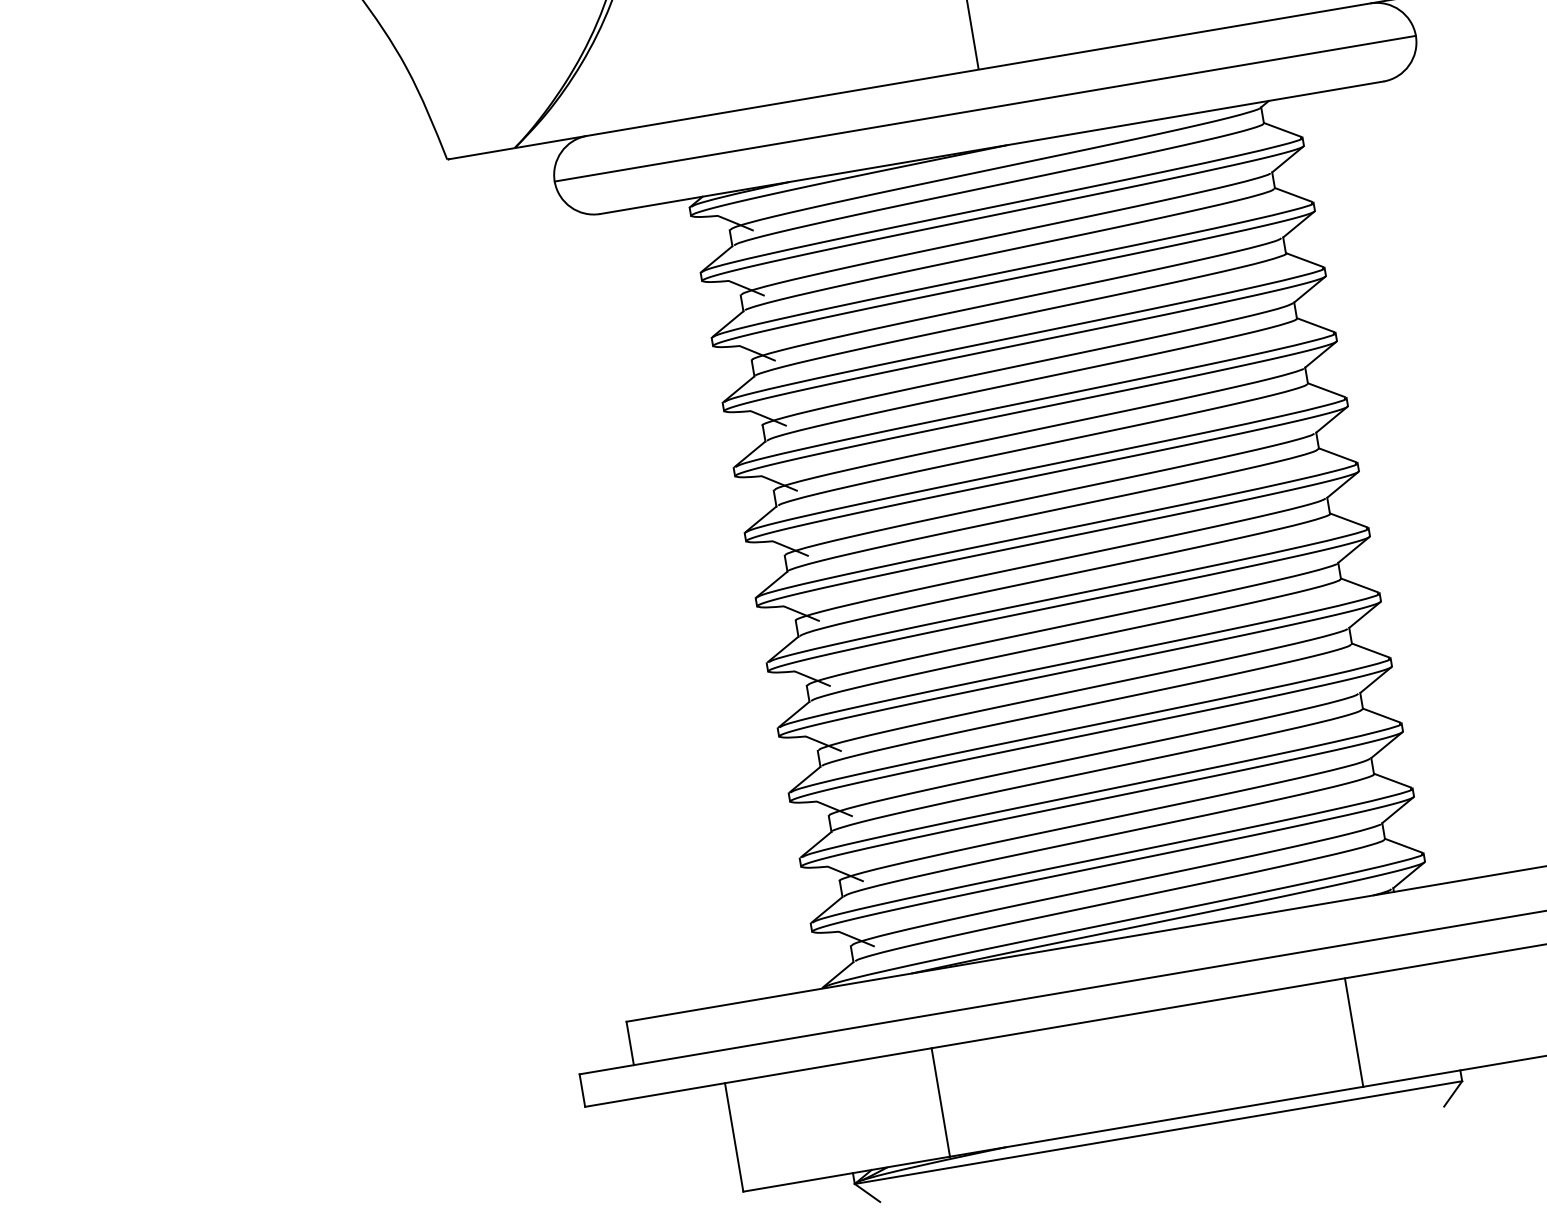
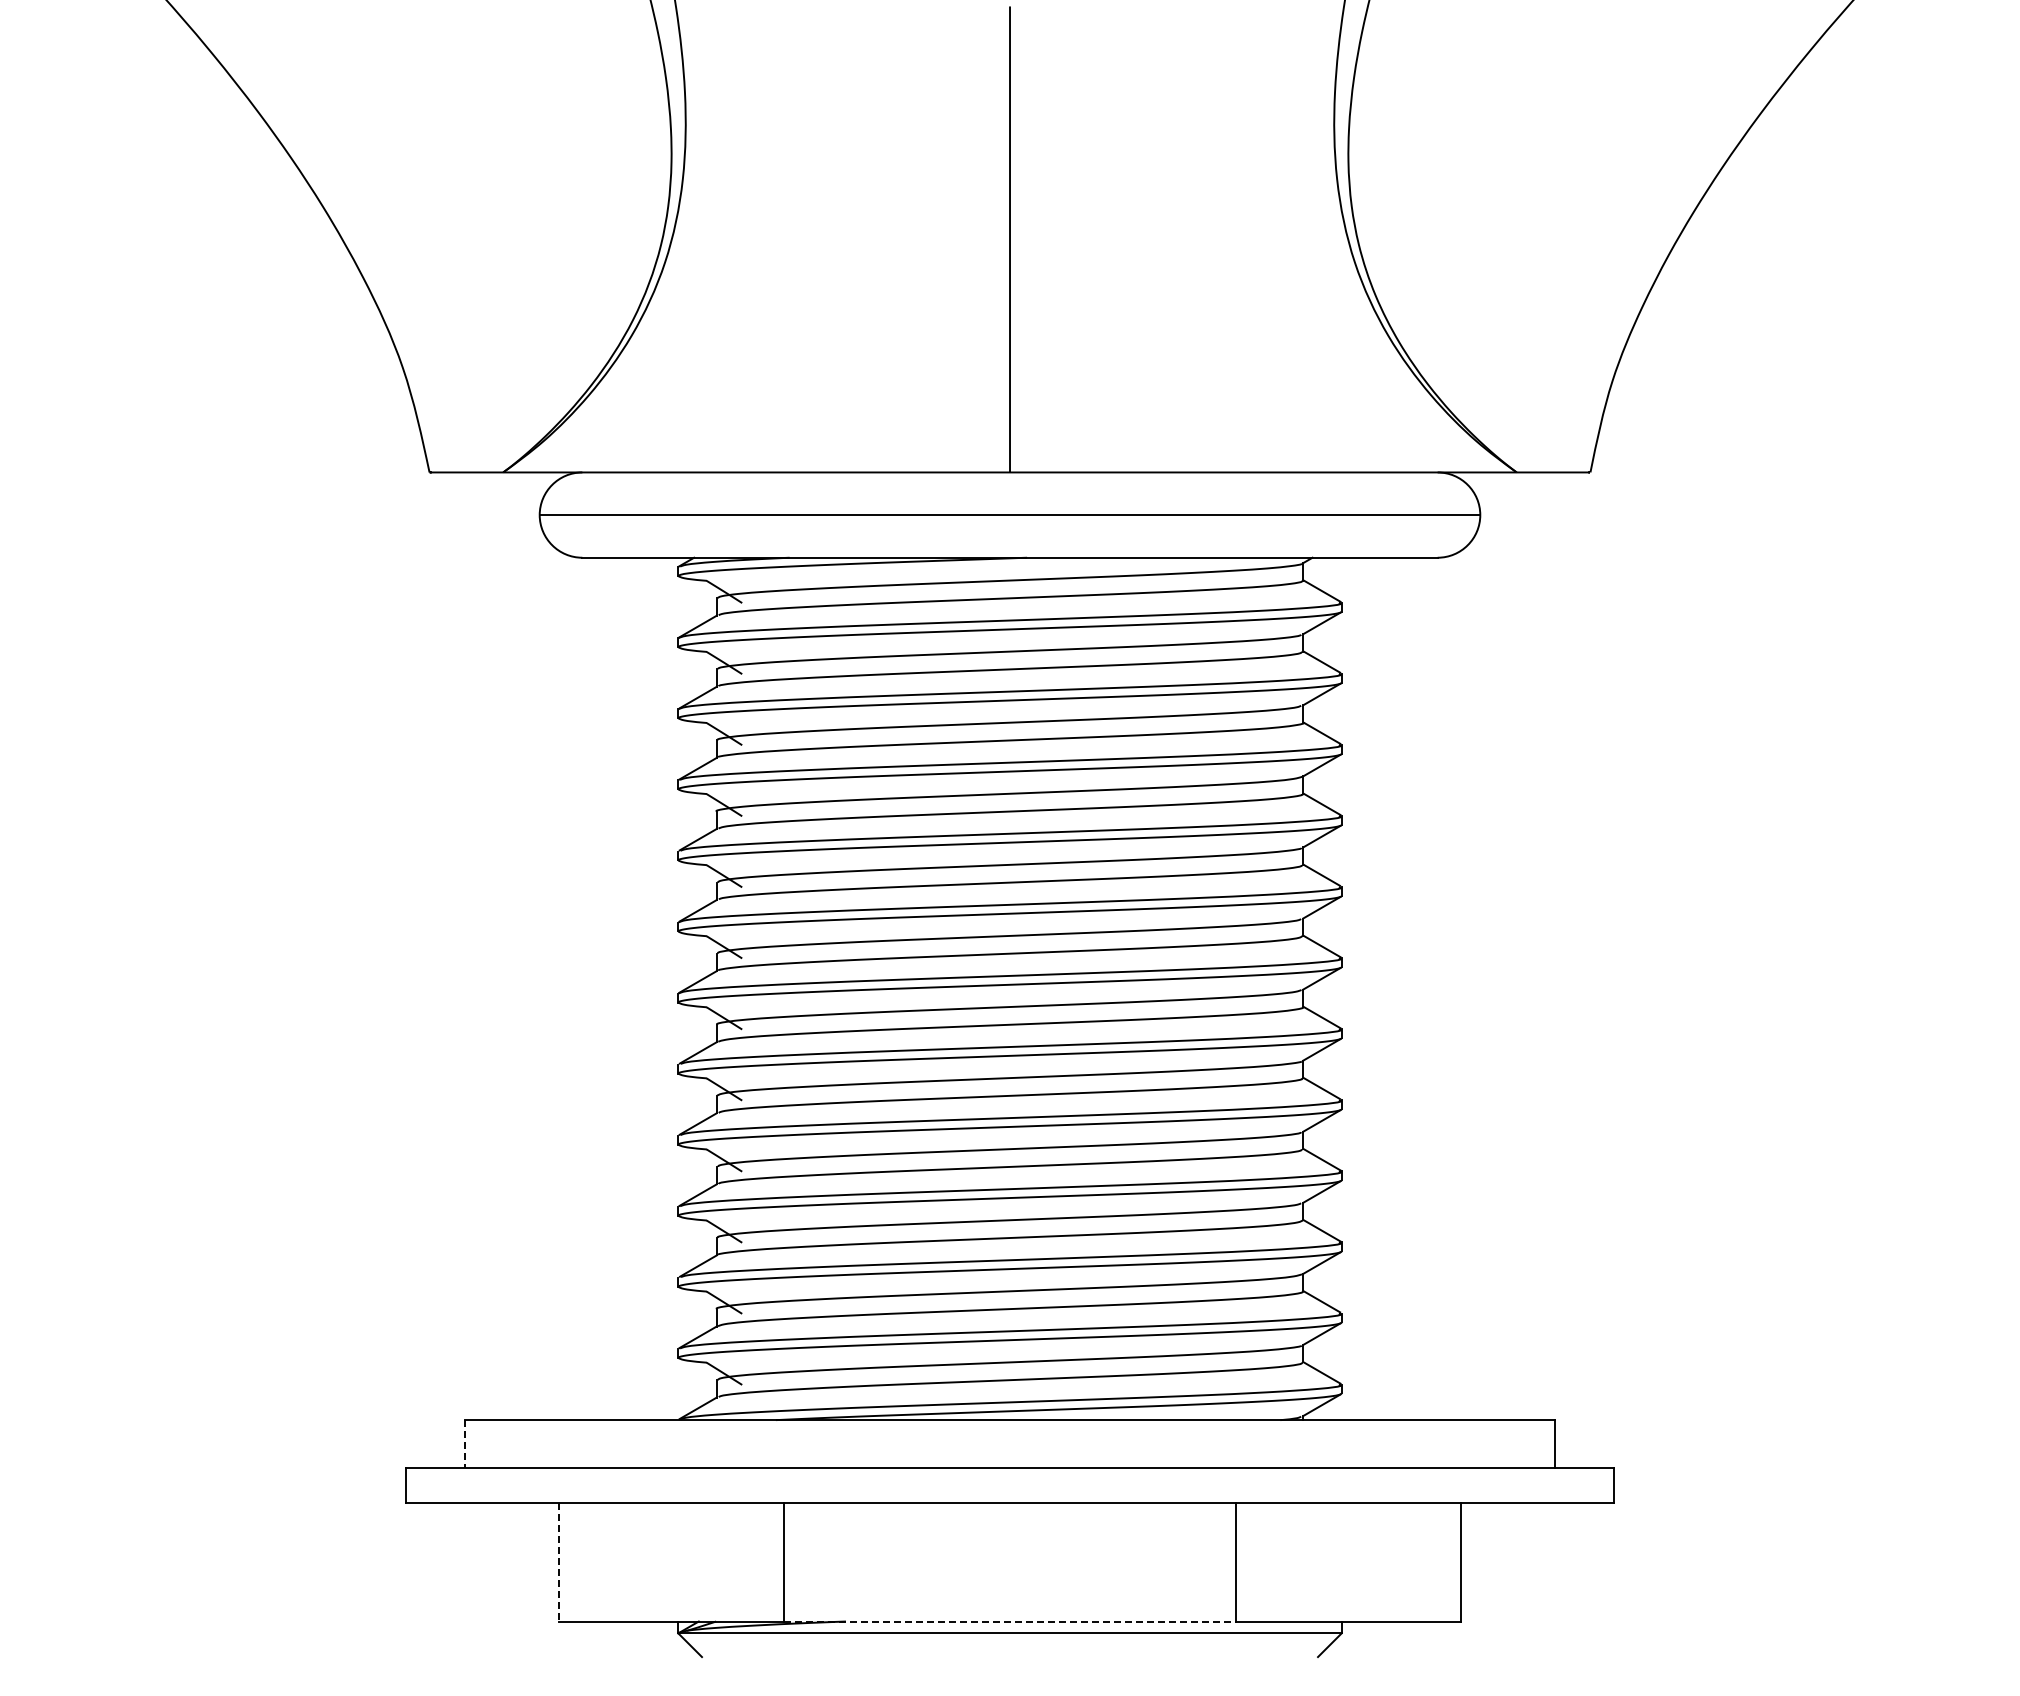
line: (630, 1043) -> (465, 1443), solid -> dashed
line: (1156, 1121) -> (1009, 1621), solid -> dashed
line: (734, 1137) -> (558, 1562), solid -> dashed

